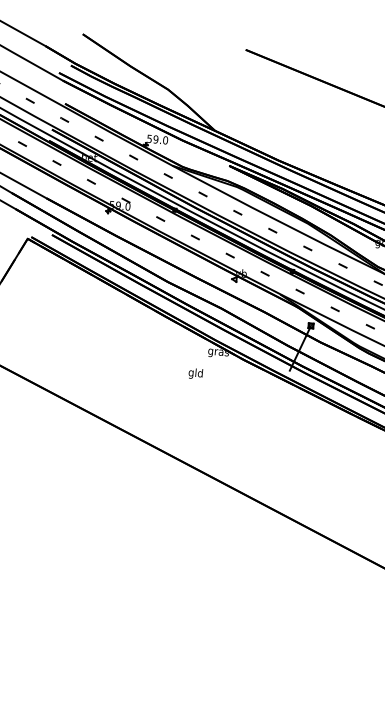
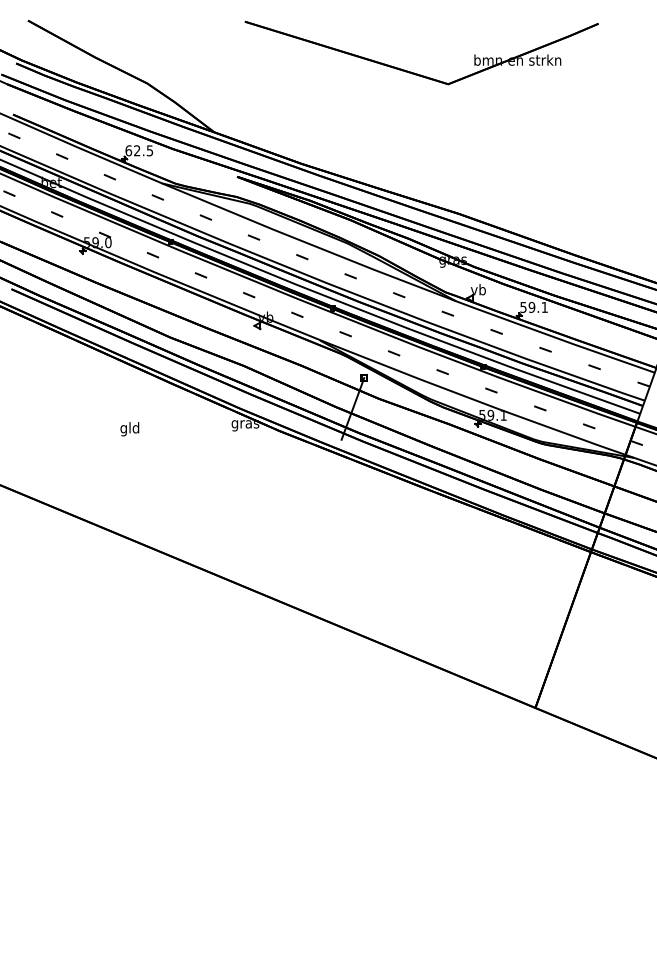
text: (157, 139) -> (139, 150), 59.0 -> 62.5
text: (195, 374) -> (129, 429), moved

